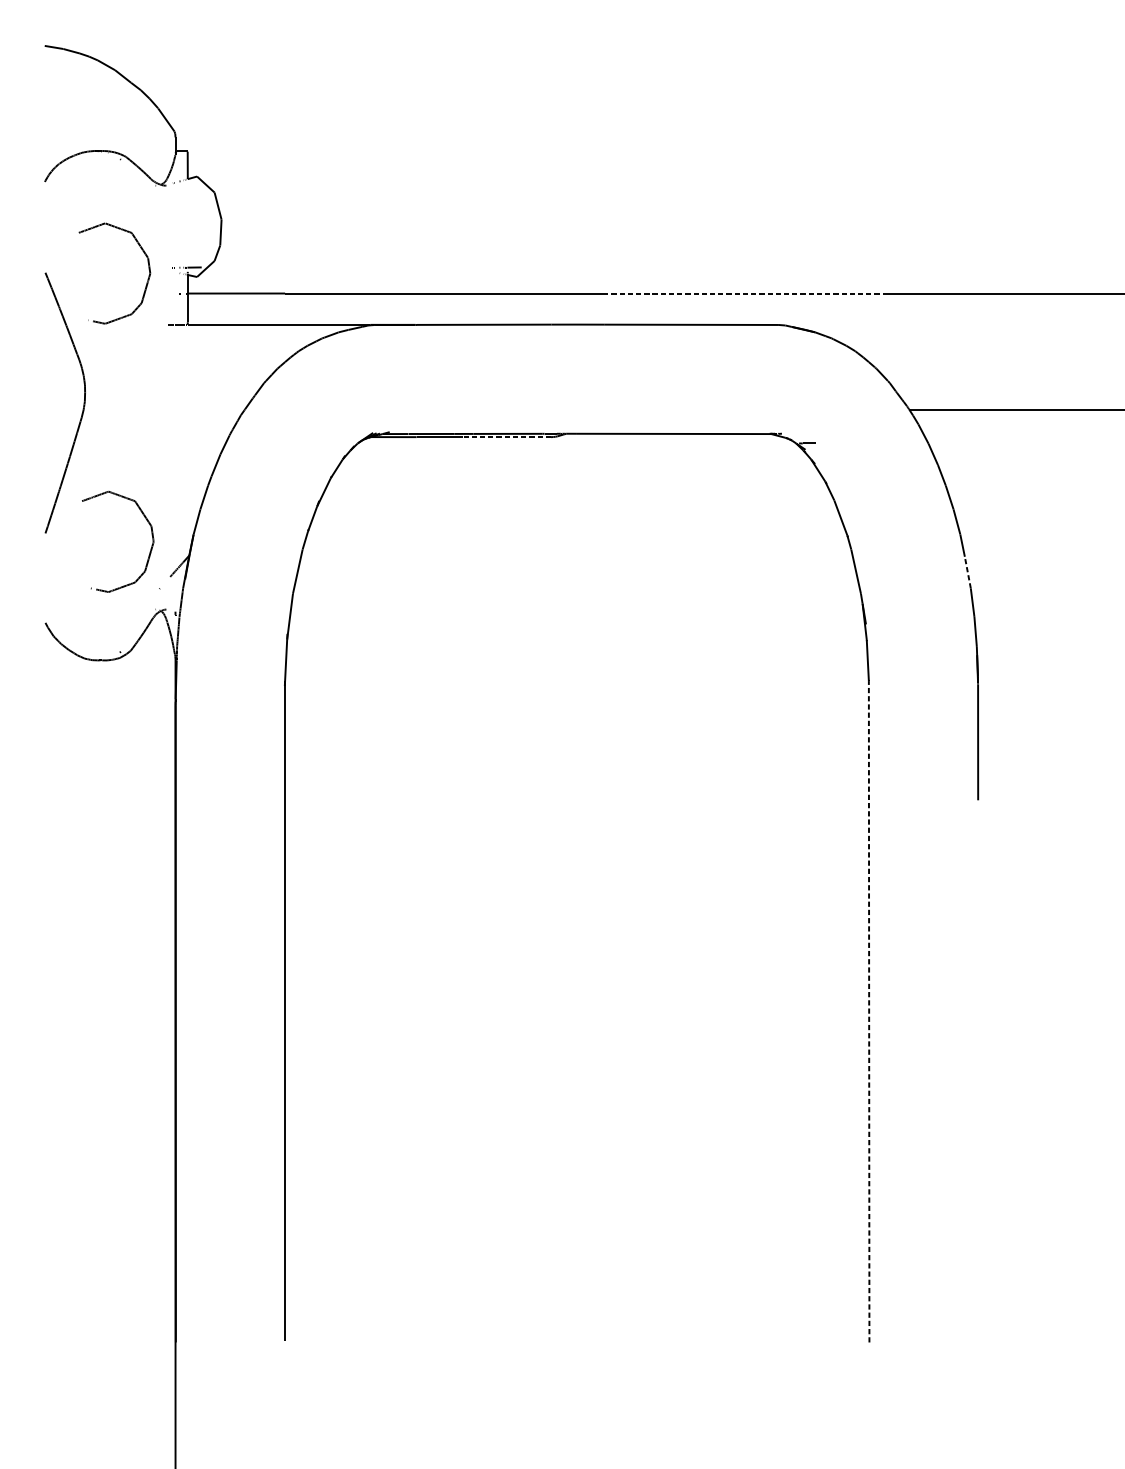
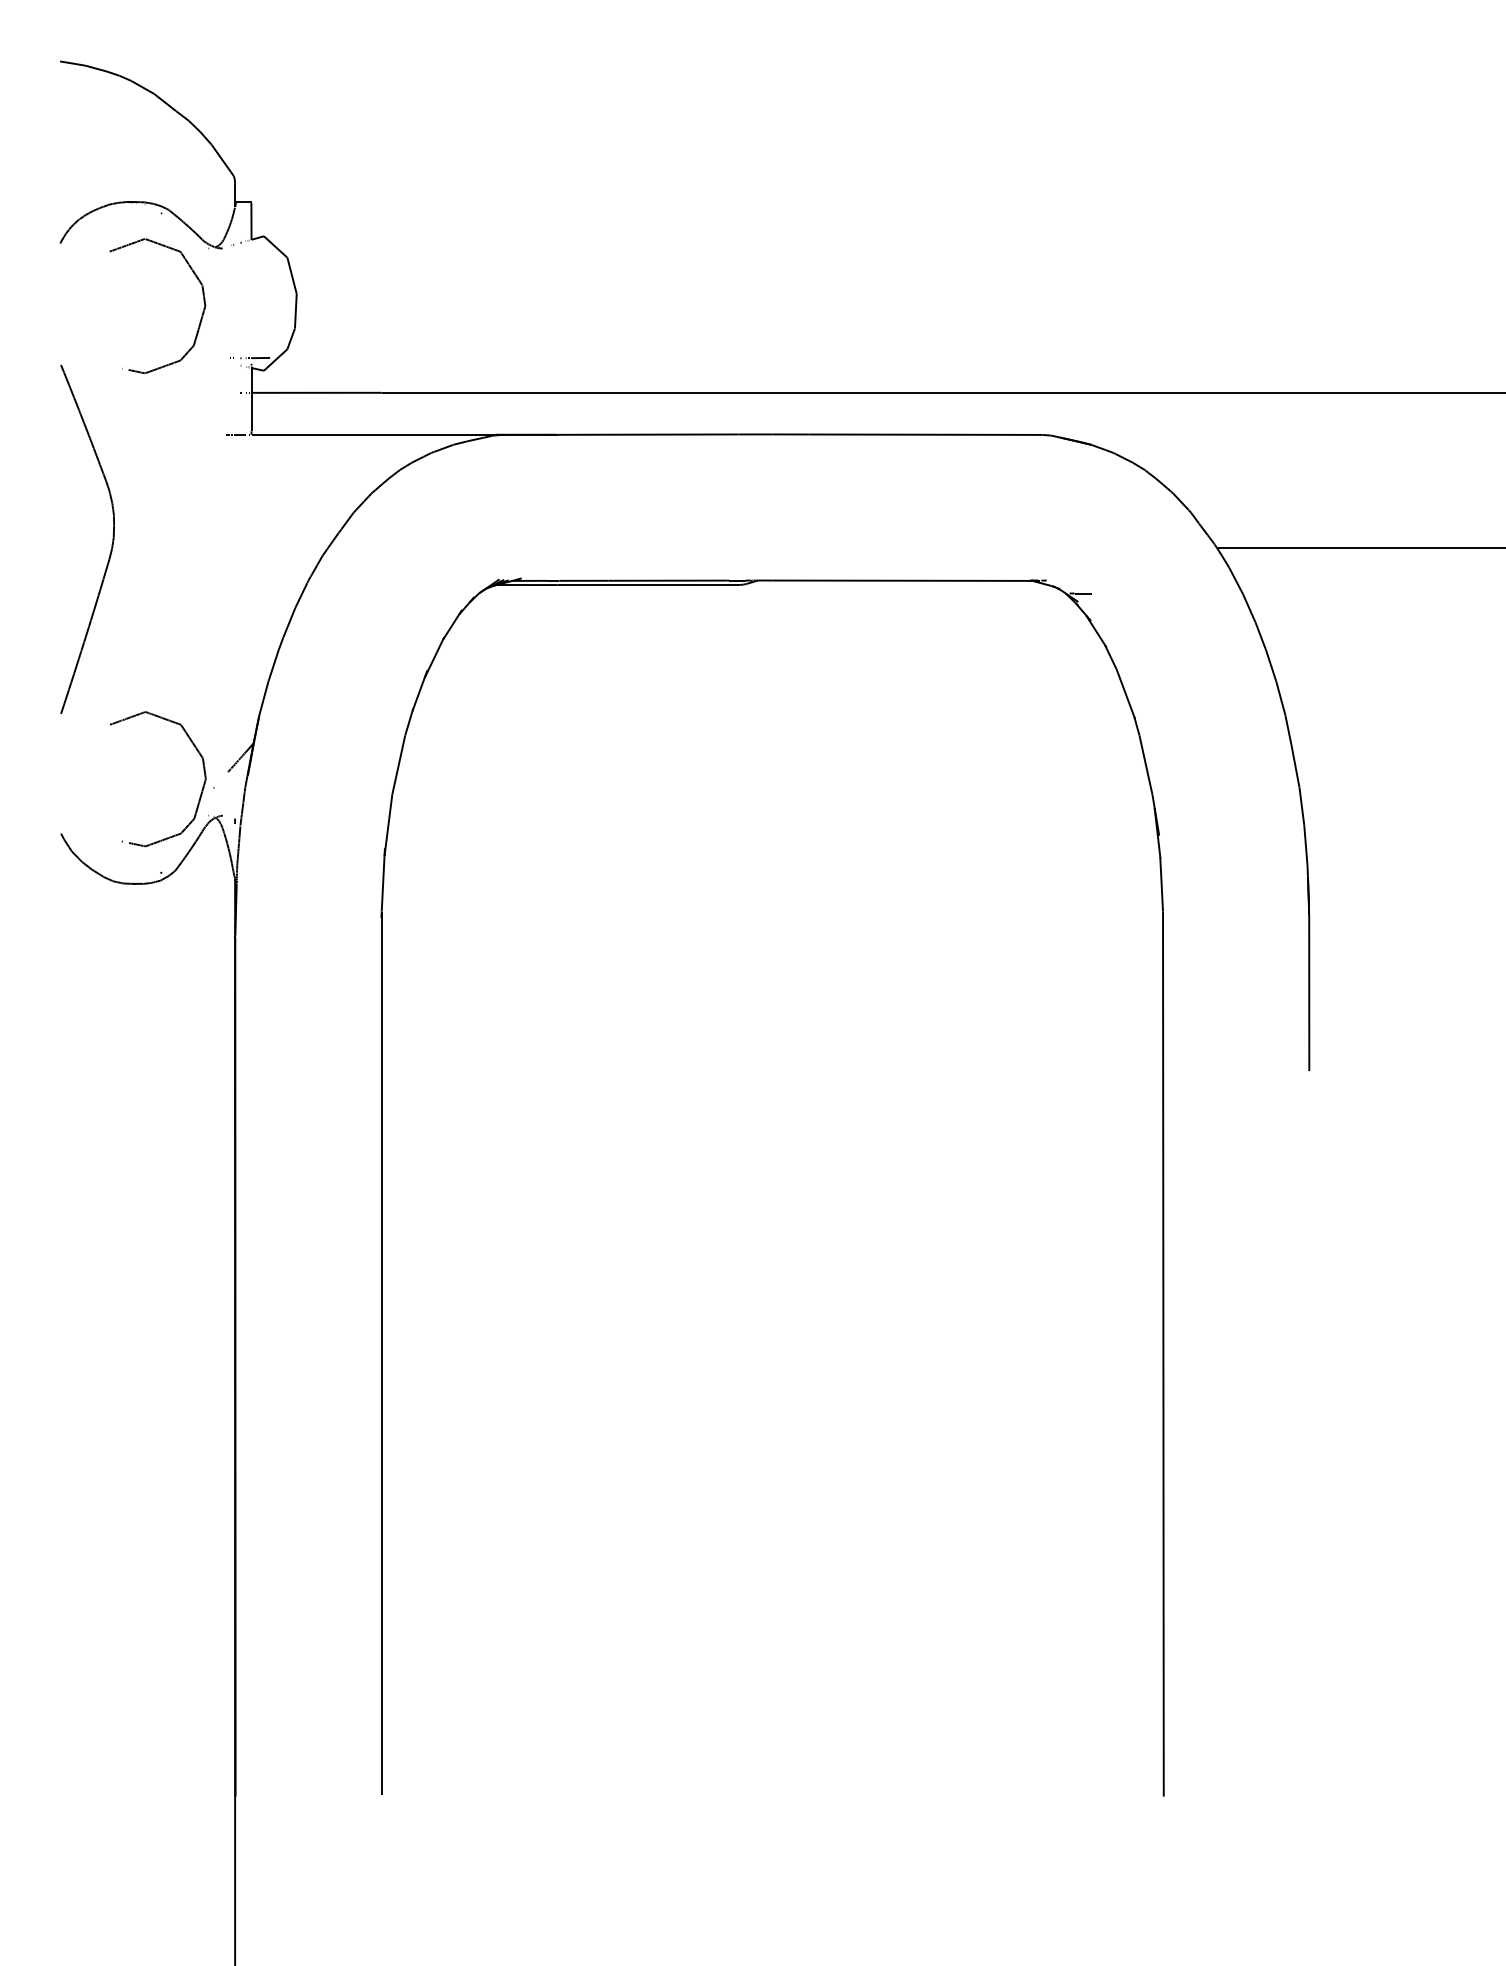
part: (146, 282) -> (200, 318), moved
line: (745, 293) -> (998, 392), dashed -> solid
line: (506, 437) -> (678, 585), dashed -> solid
part: (150, 549) -> (201, 789), moved
line: (967, 572) -> (1295, 766), dashed -> solid
line: (869, 1012) -> (1163, 1354), dashed -> solid

